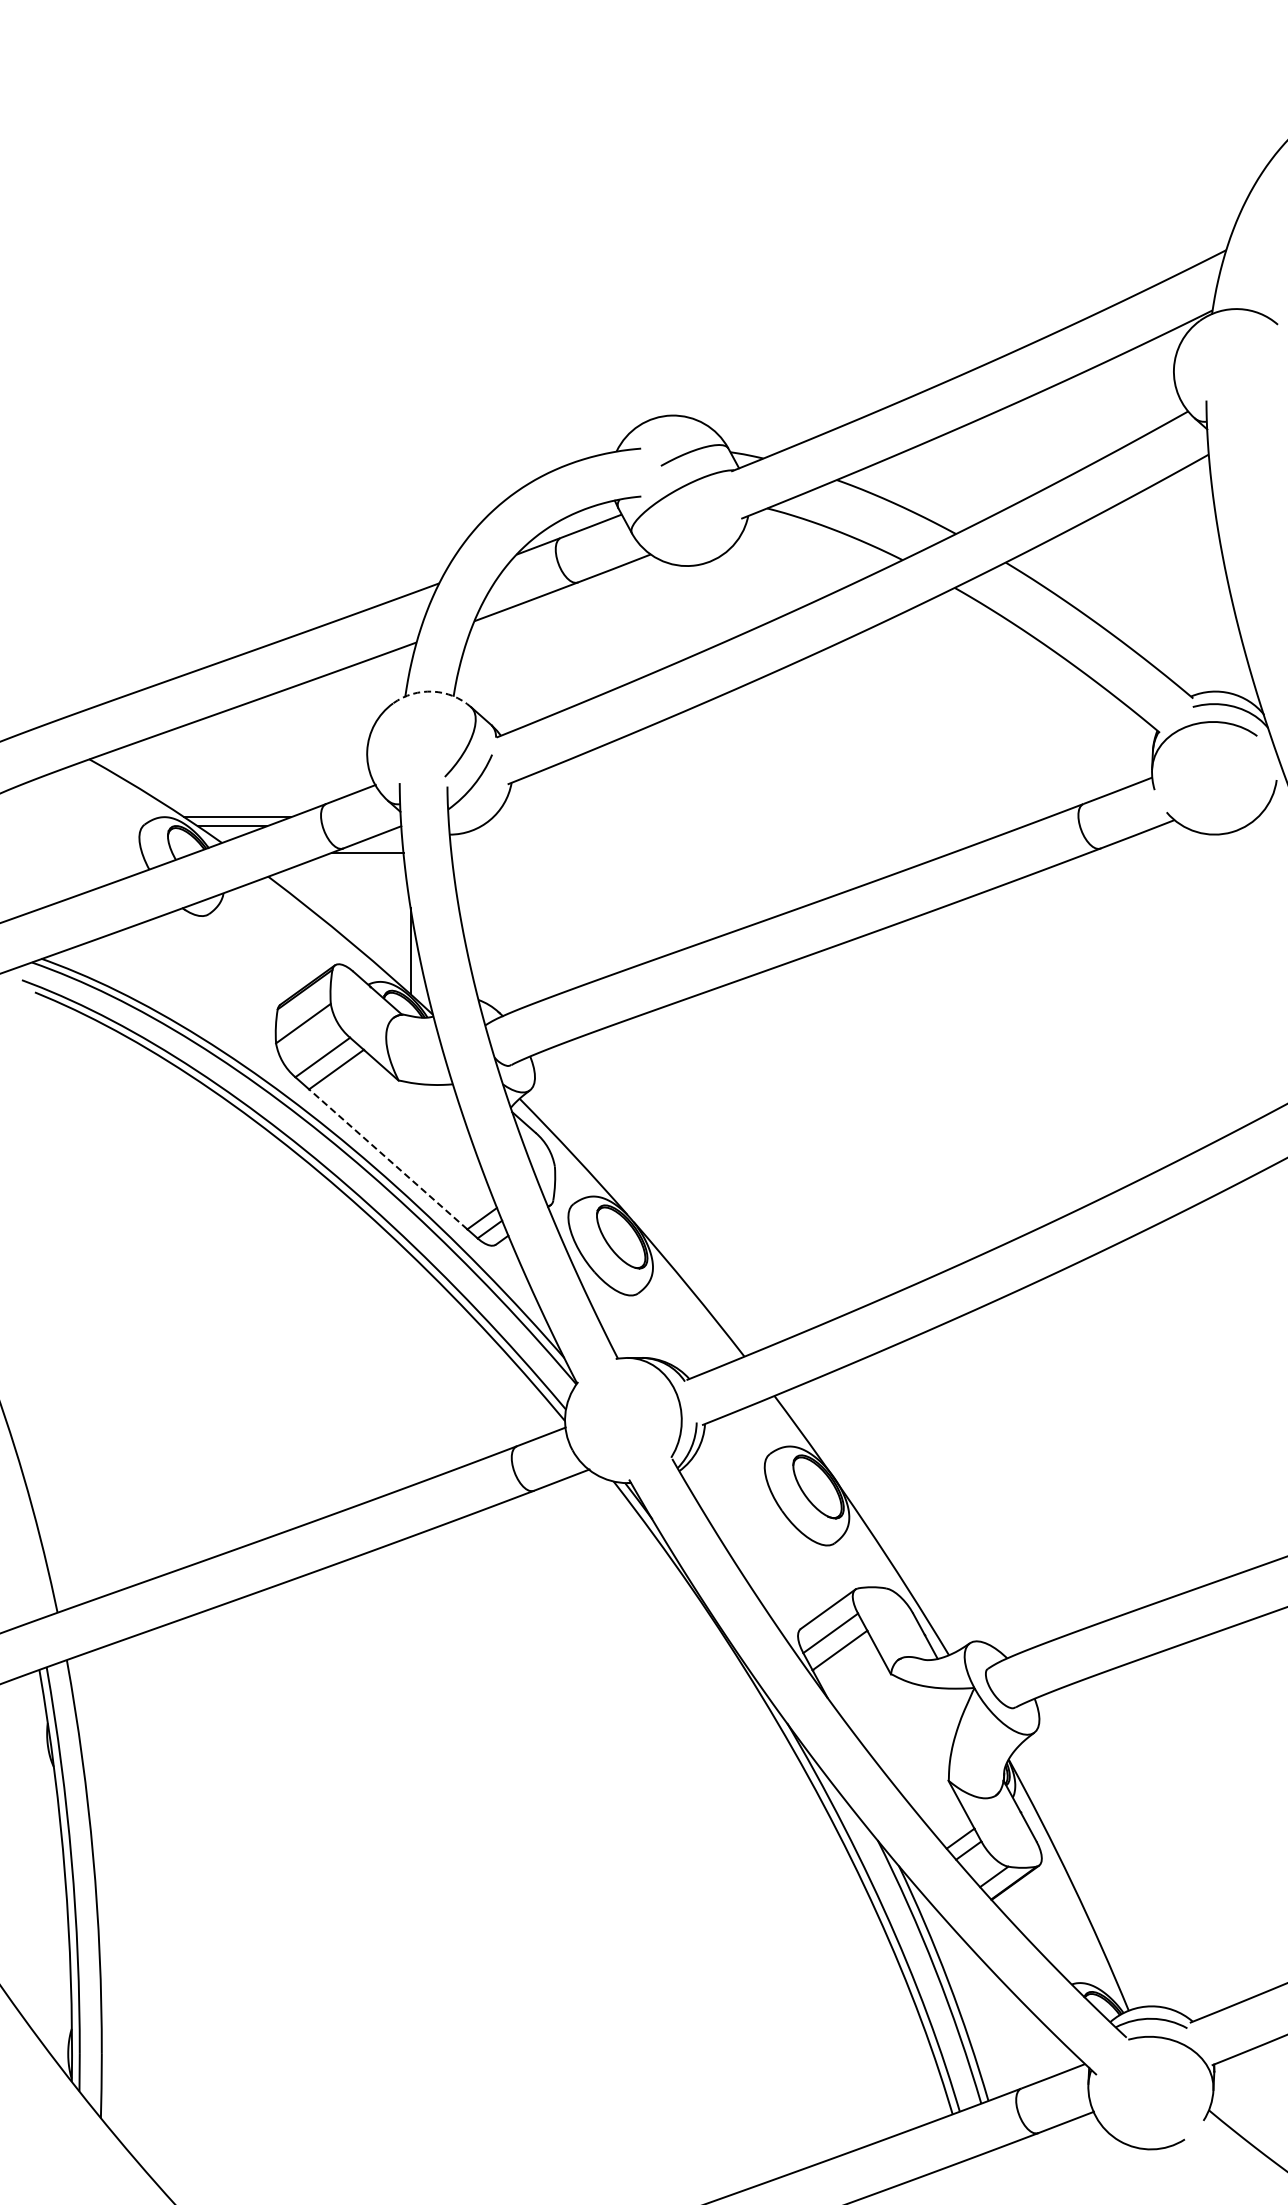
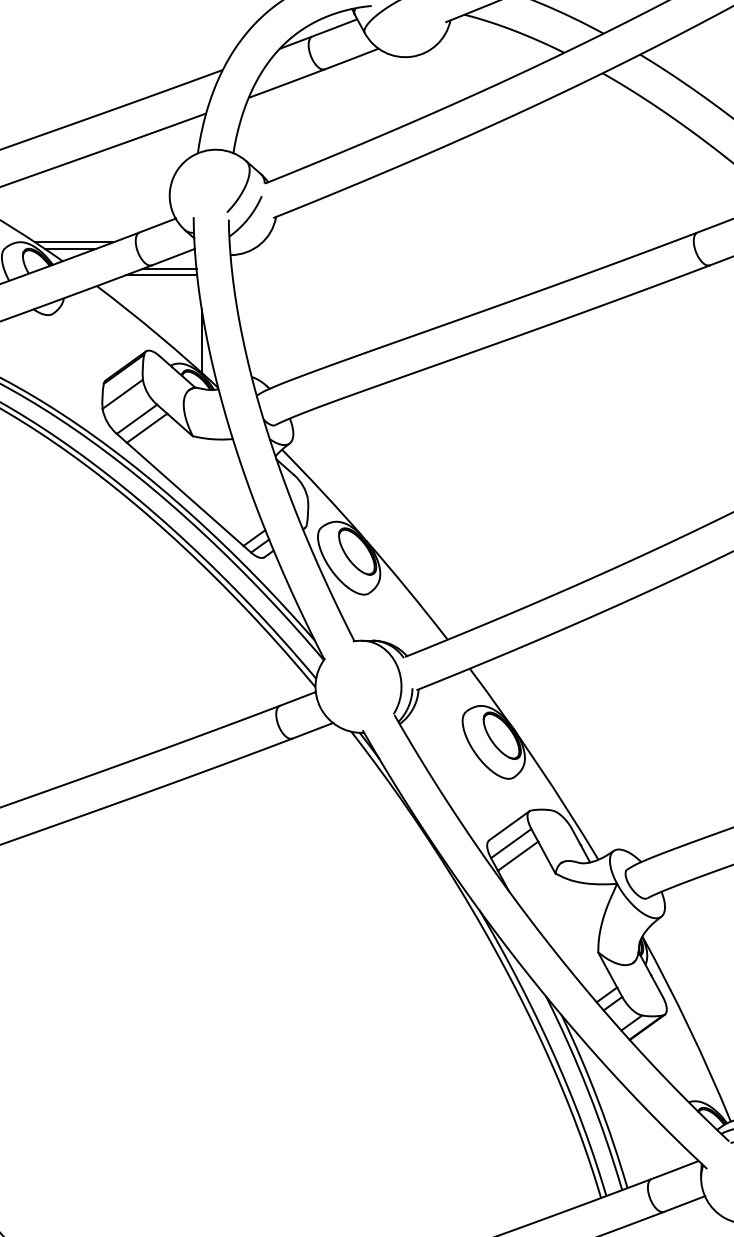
arc: (432, 691) -> (217, 149), dashed -> solid
line: (355, 861) -> (161, 274), added
line: (388, 1159) -> (185, 494), dashed -> solid

